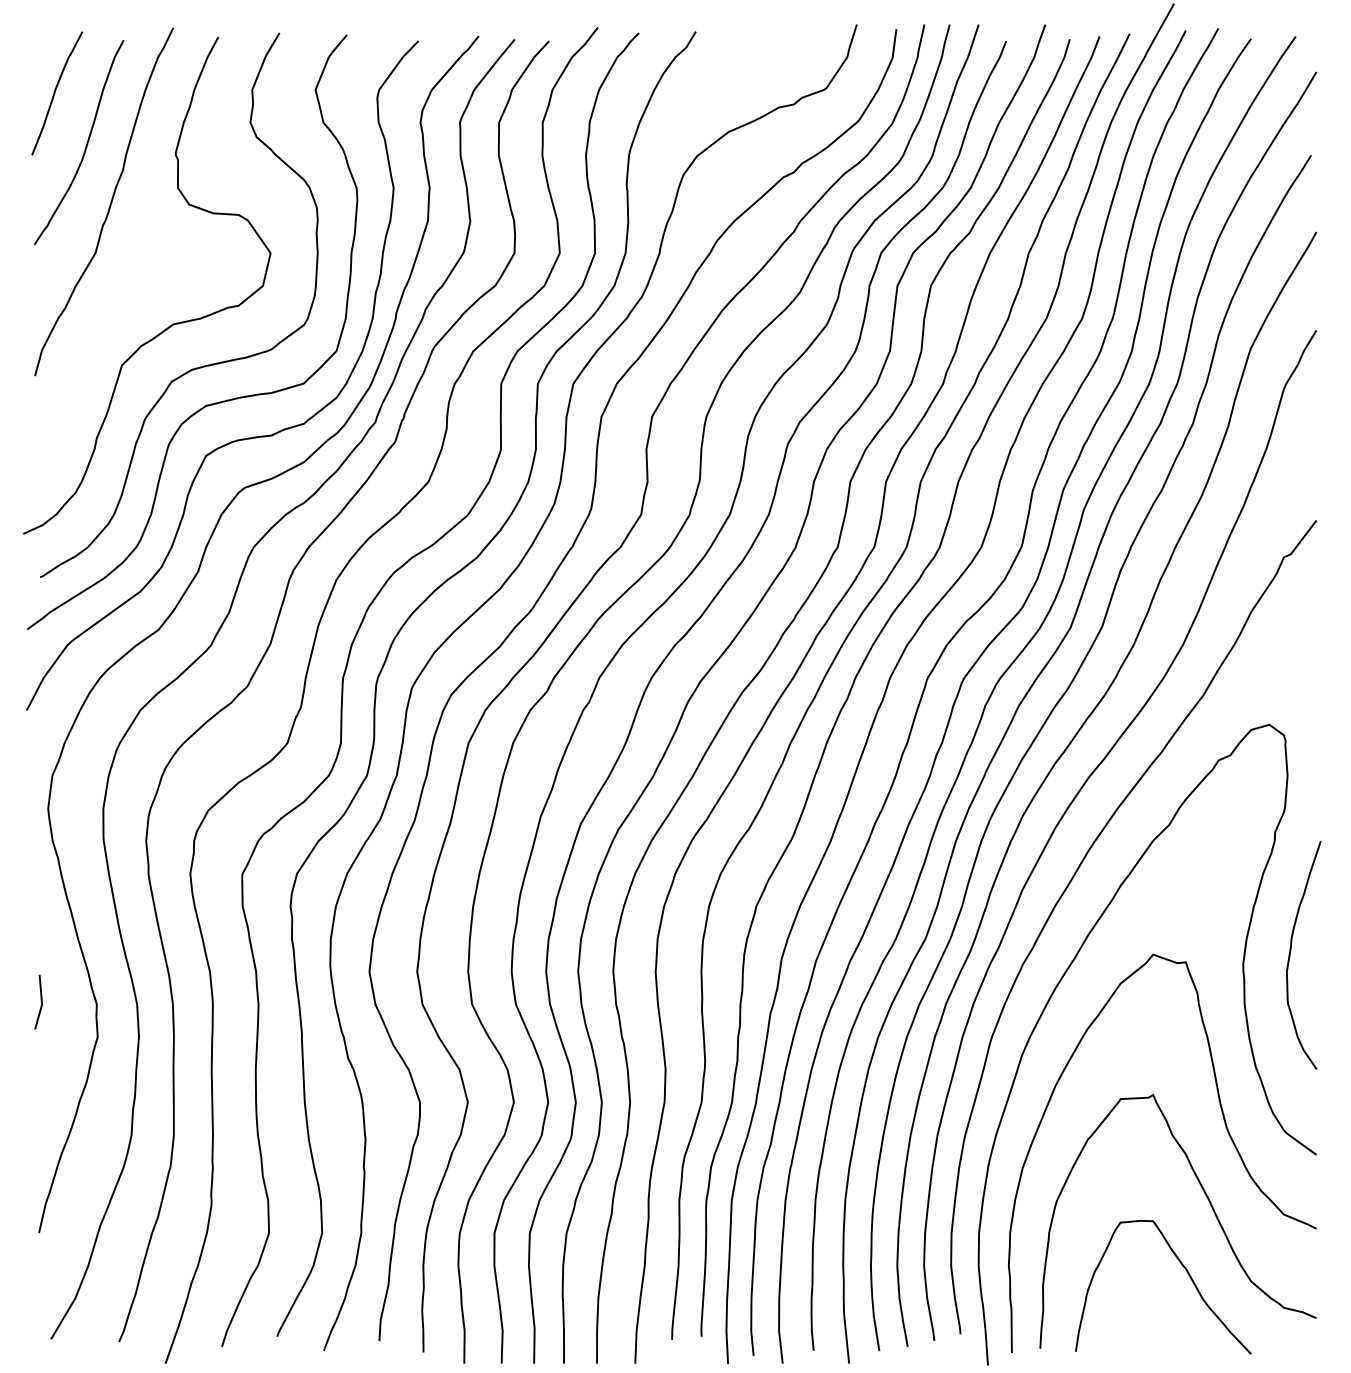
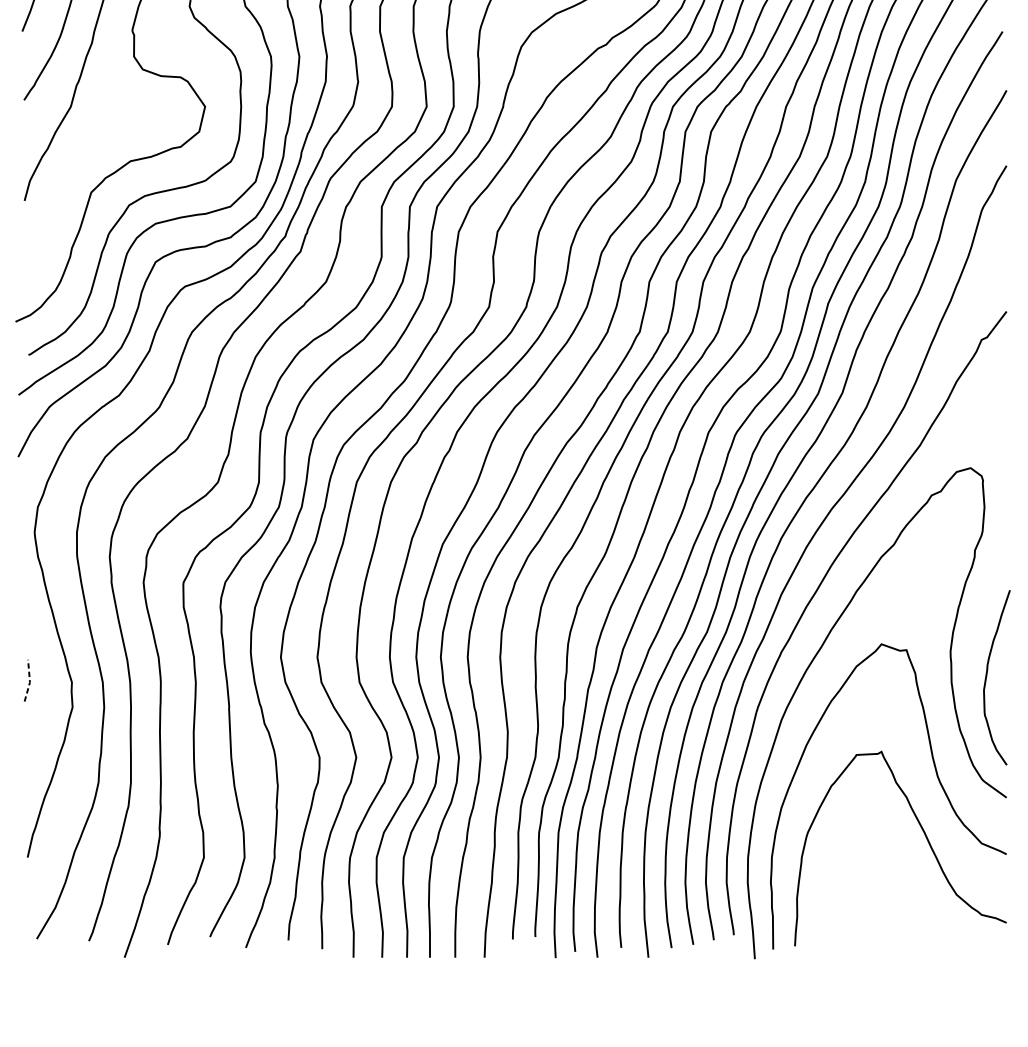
curve: (1291, 951) -> (987, 674), moved
line: (41, 1002) -> (29, 680), solid -> dashed
curve: (1185, 1270) -> (906, 886), removed

